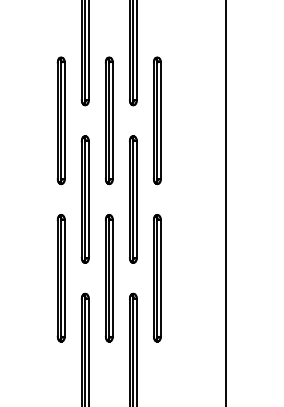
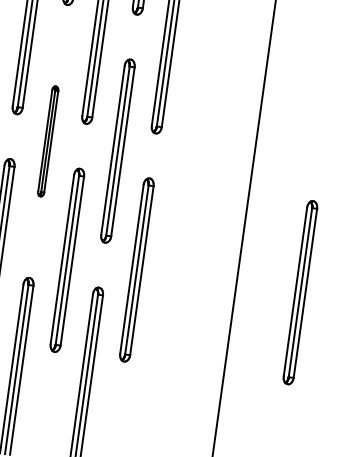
part: (84, 199) -> (47, 141), size x0.6
part: (269, 278) -> (299, 292), added

